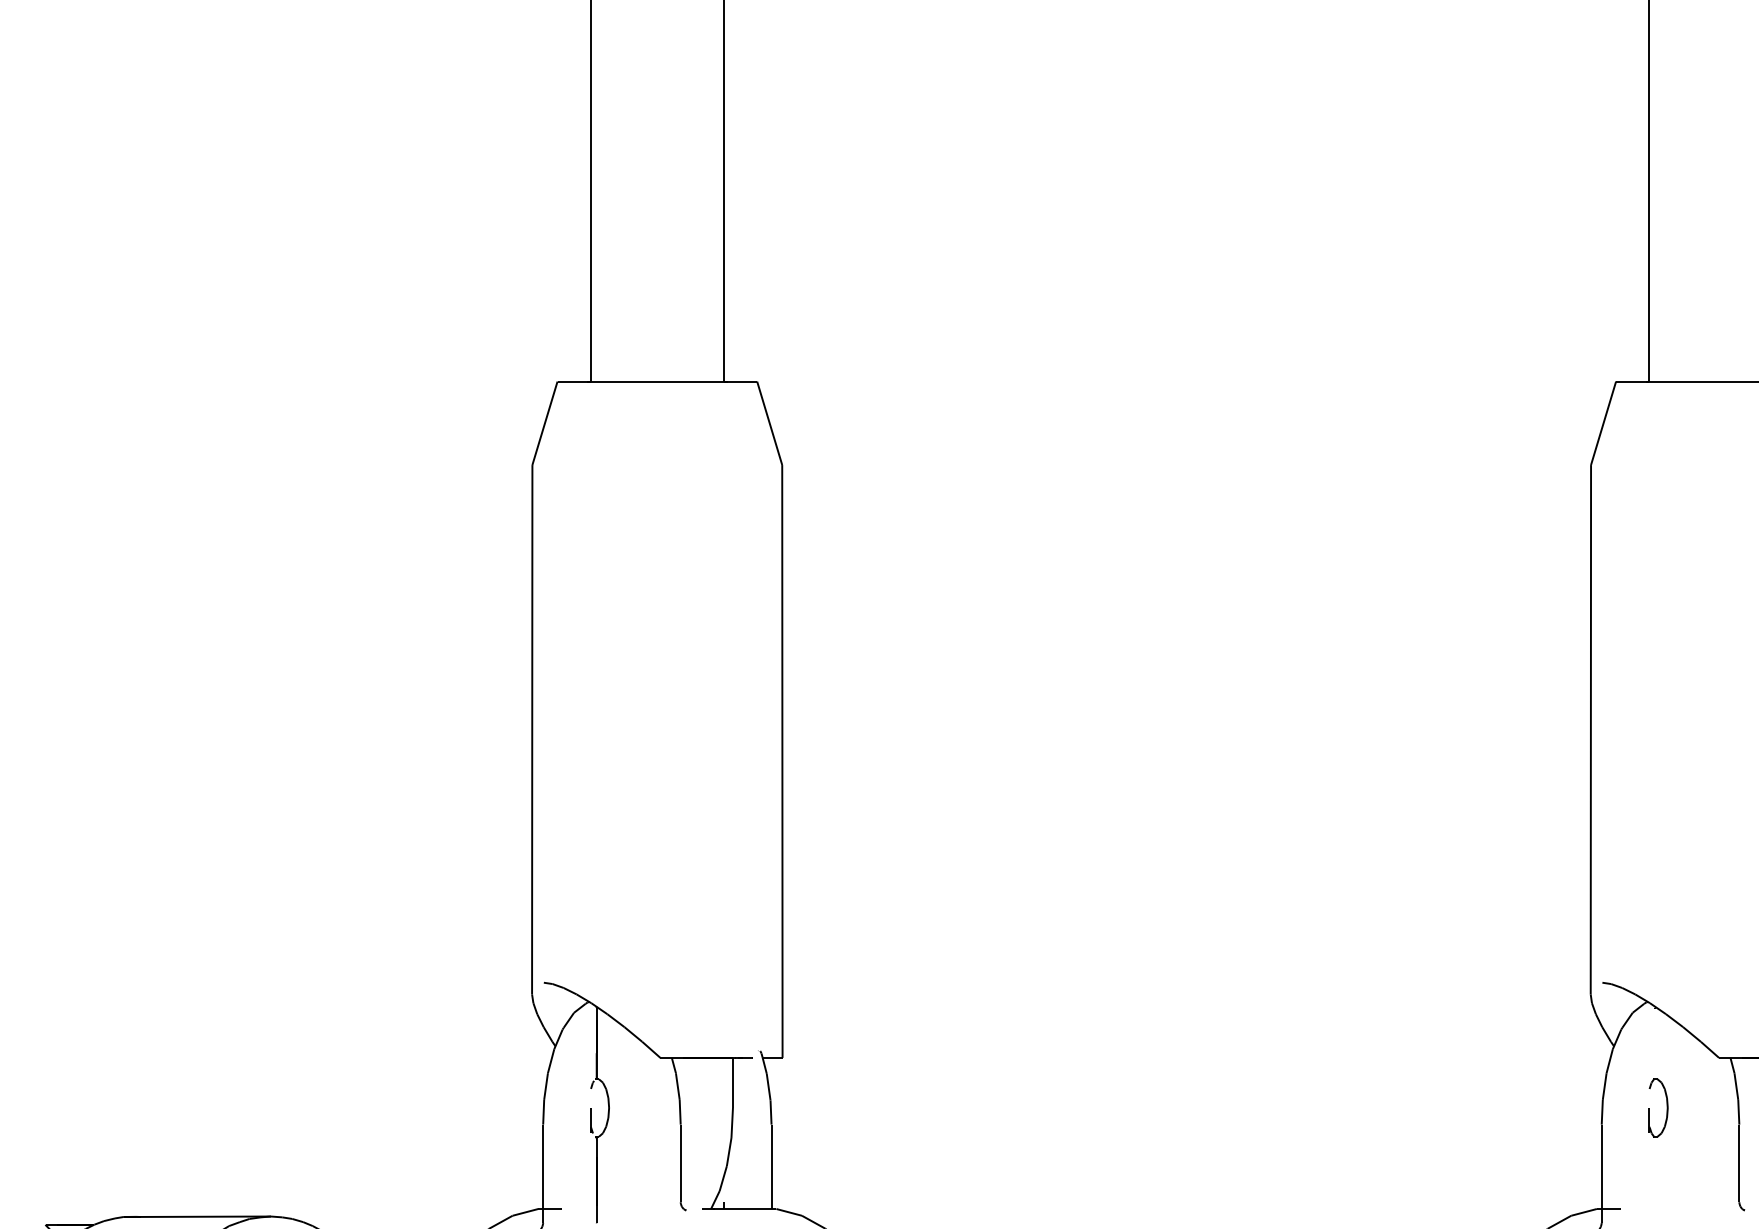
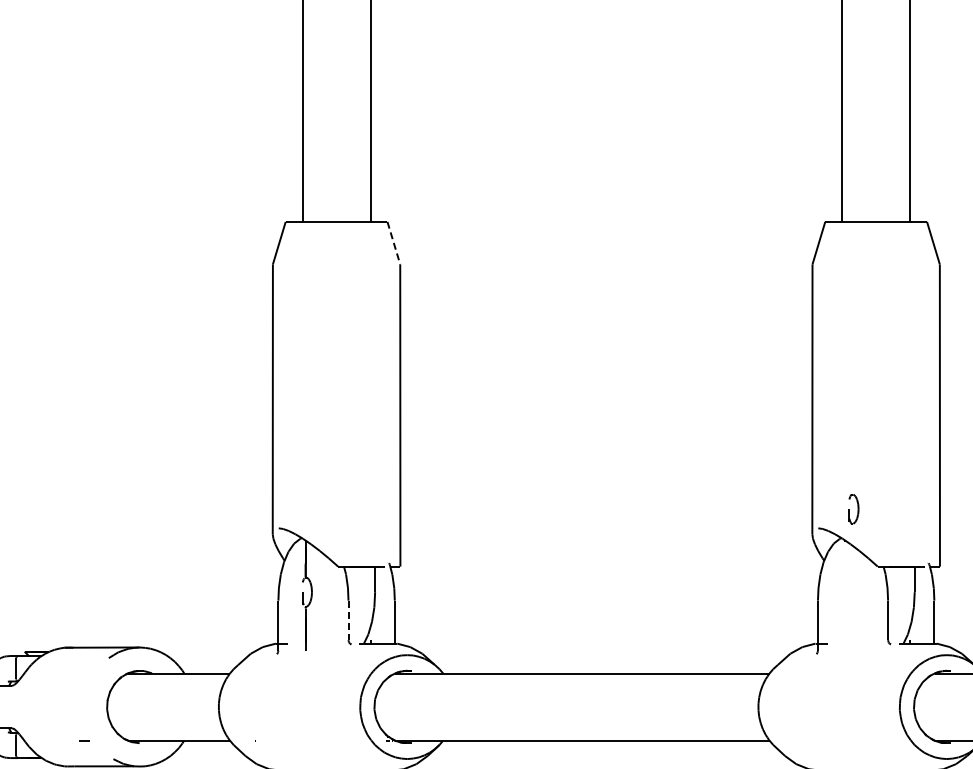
line: (770, 423) -> (394, 243), solid -> dashed
part: (1657, 1108) -> (853, 509), moved
line: (680, 1163) -> (348, 620), solid -> dashed

